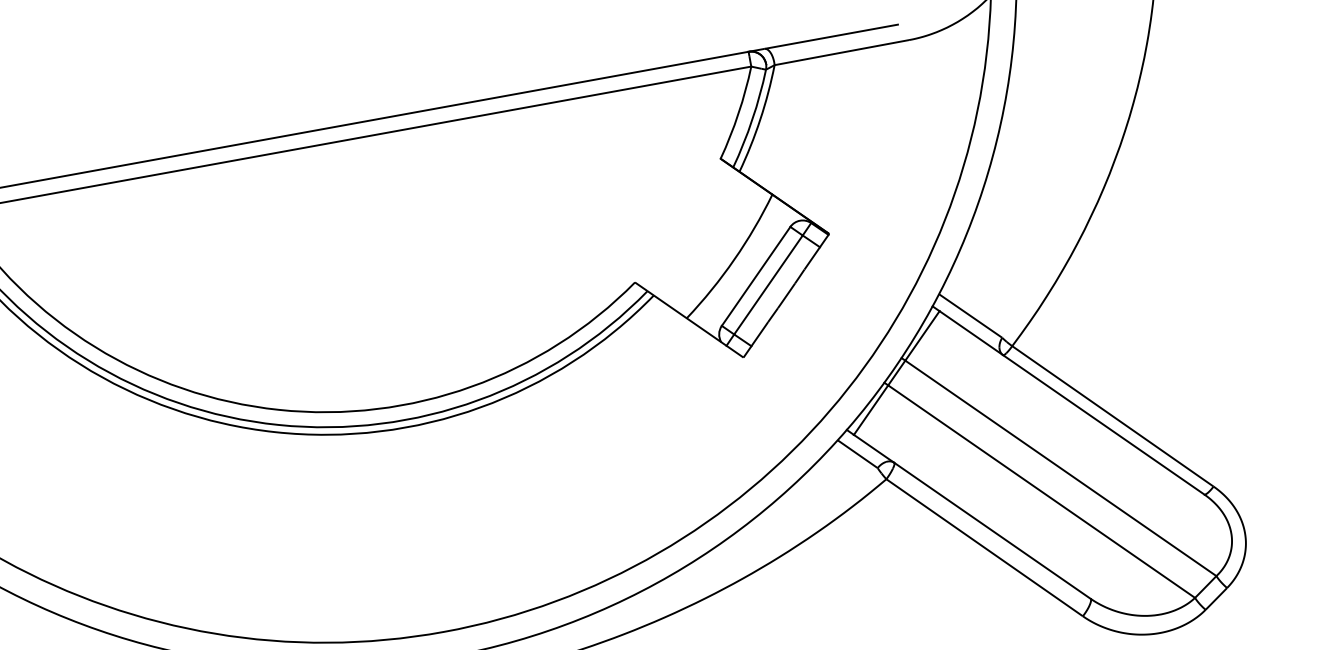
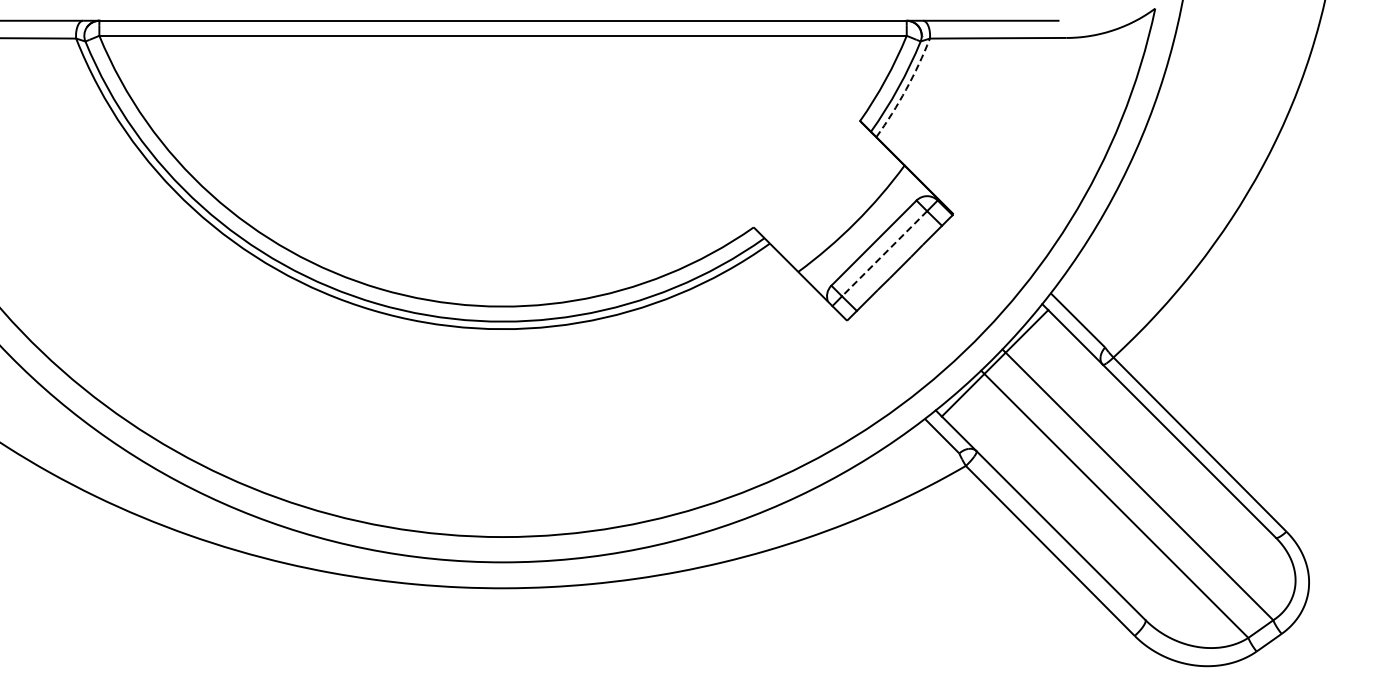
arc: (760, 119) -> (906, 89), solid -> dashed
line: (768, 285) -> (884, 254), solid -> dashed

